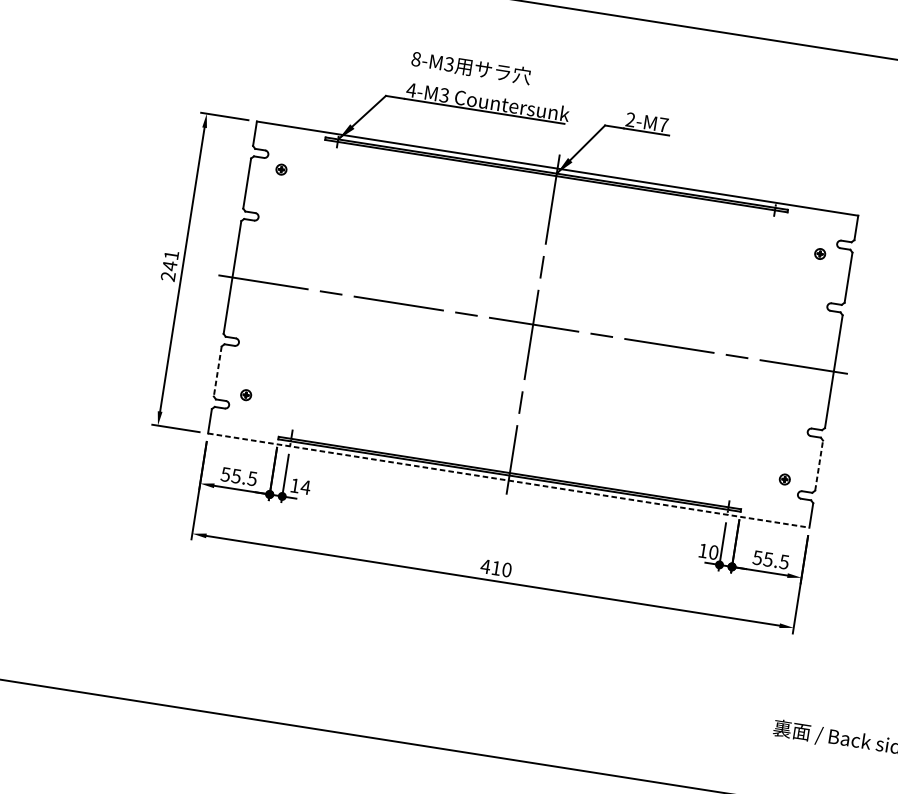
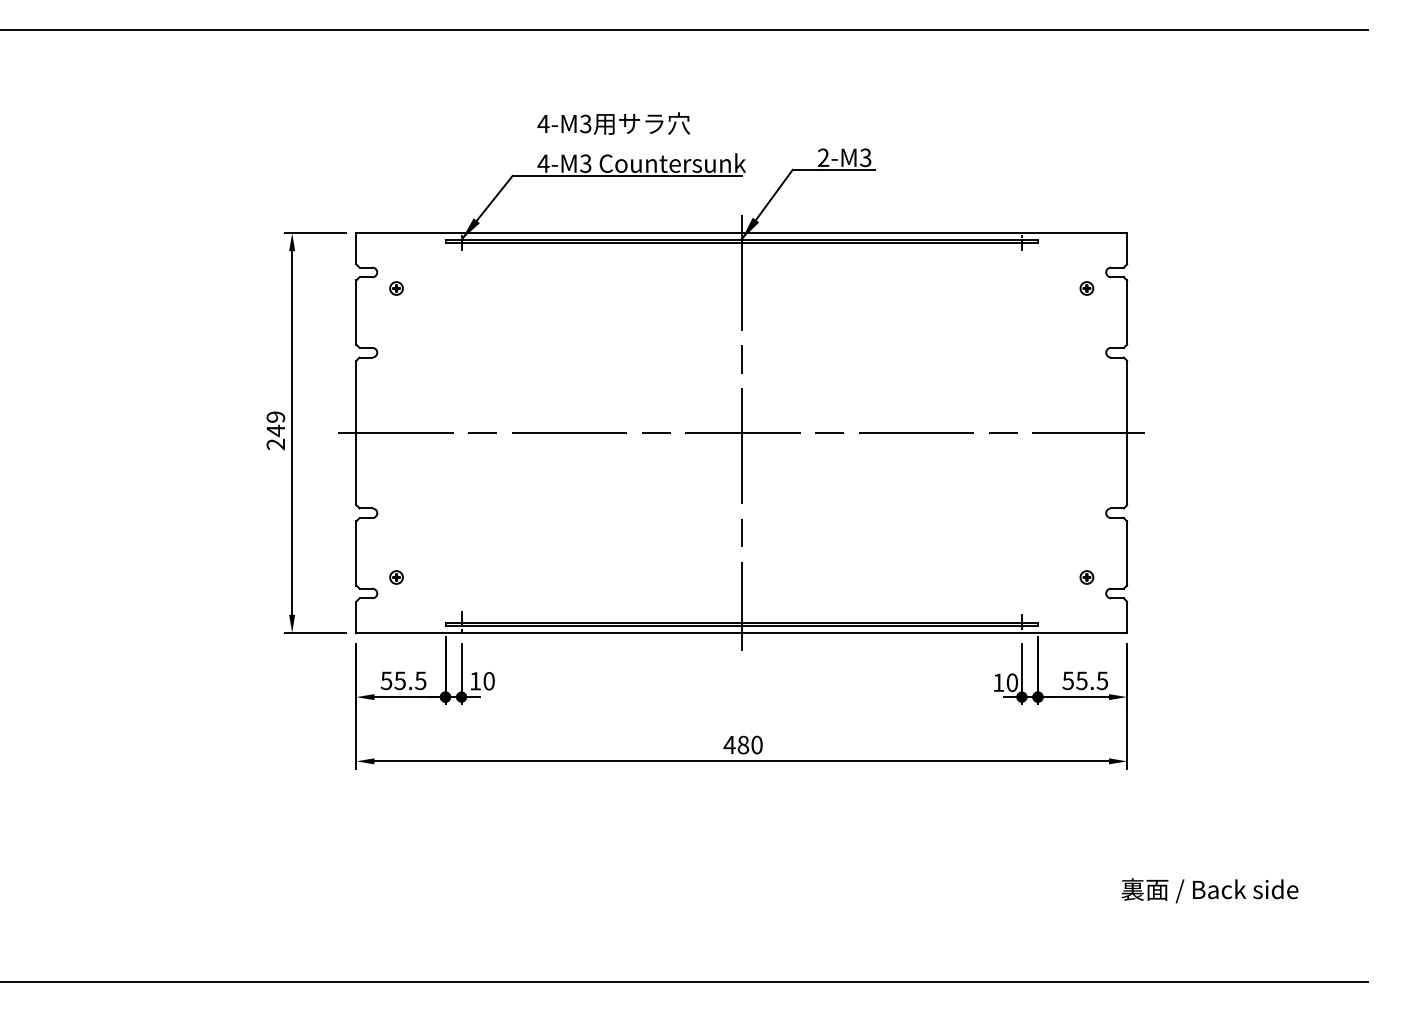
text: (416, 58) -> (543, 123), 8-M3 -> 4-M3
text: (663, 124) -> (865, 157), 2-M7 -> 2-M3
text: (171, 254) -> (275, 416), 241 -> 249
line: (217, 371) -> (356, 553), dashed -> solid
line: (819, 464) -> (1127, 552), dashed -> solid
line: (509, 480) -> (742, 632), dashed -> solid
text: (305, 487) -> (489, 681), 14 -> 10
text: (496, 567) -> (743, 744), 410 -> 480

